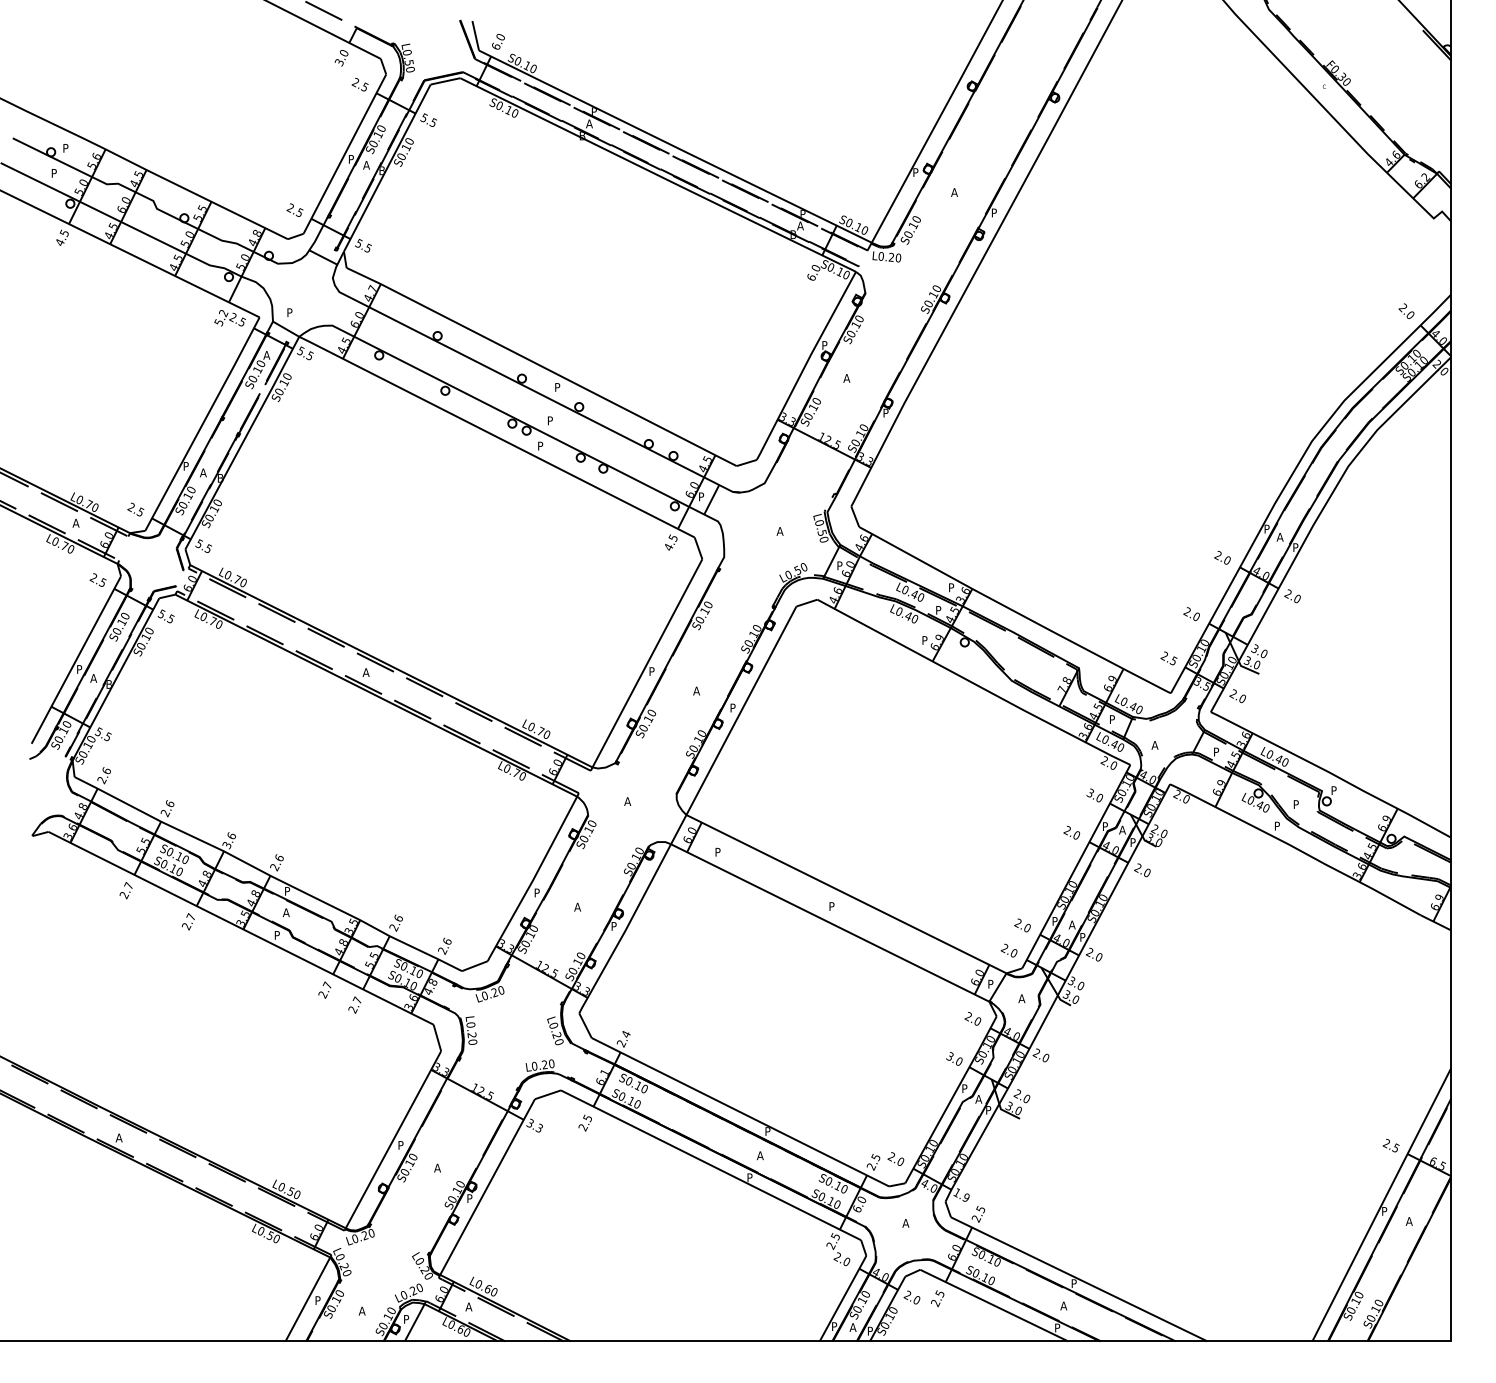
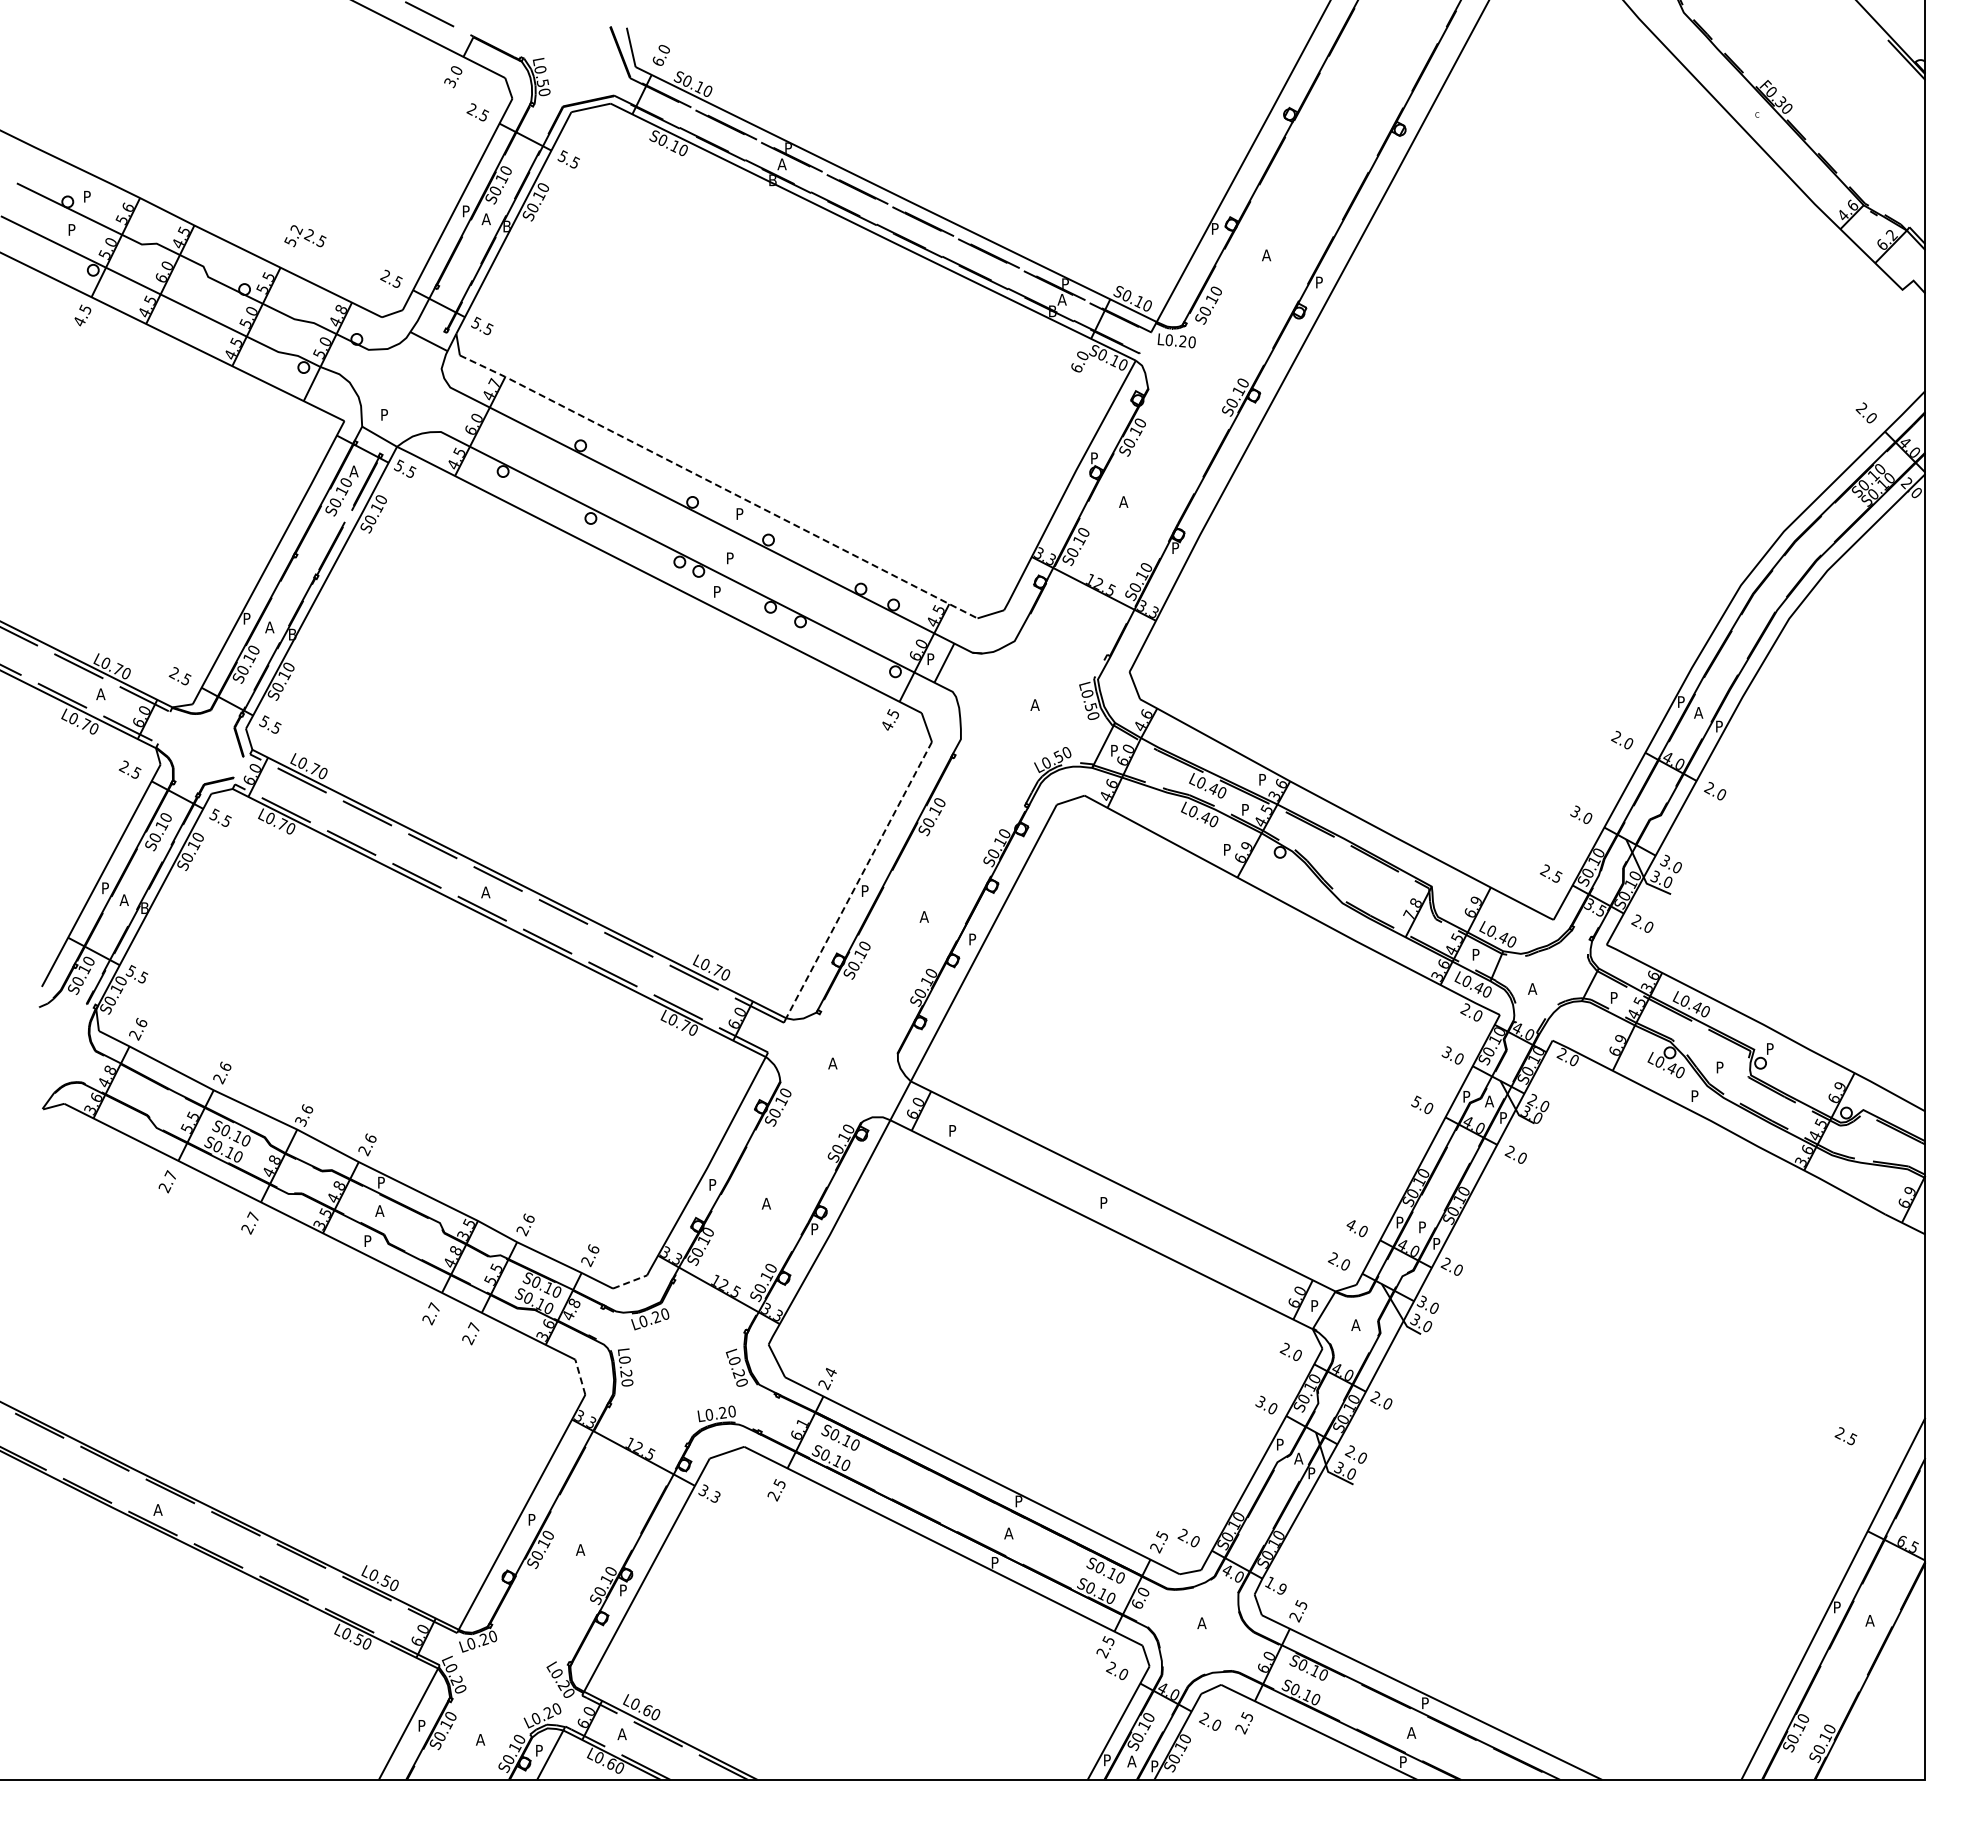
text: (230, 318) -> (305, 236), moved
line: (541, 366) -> (718, 486), solid -> dashed
text: (1187, 611) -> (1575, 811), 2.0 -> 3.0
line: (647, 663) -> (858, 880), solid -> dashed
text: (1067, 830) -> (1416, 1102), 2.0 -> 5.0
text: (1017, 922) -> (1350, 1224), 2.0 -> 4.0
text: (1072, 925) -> (1422, 1227), A -> P
line: (475, 965) -> (630, 1281), solid -> dashed
line: (437, 1037) -> (580, 1376), solid -> dashed
text: (1390, 1145) -> (1845, 1436), moved

